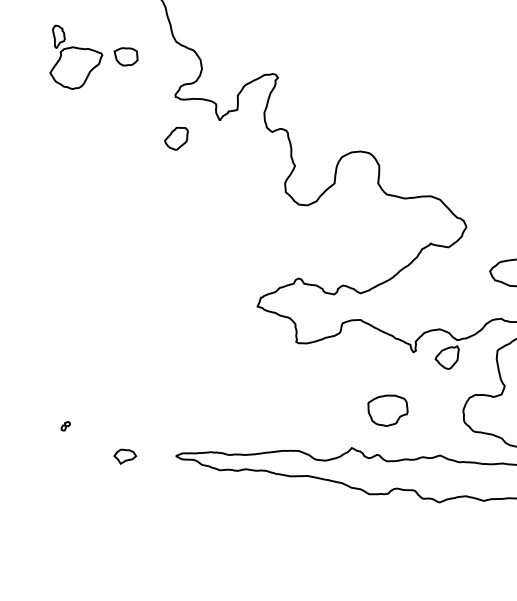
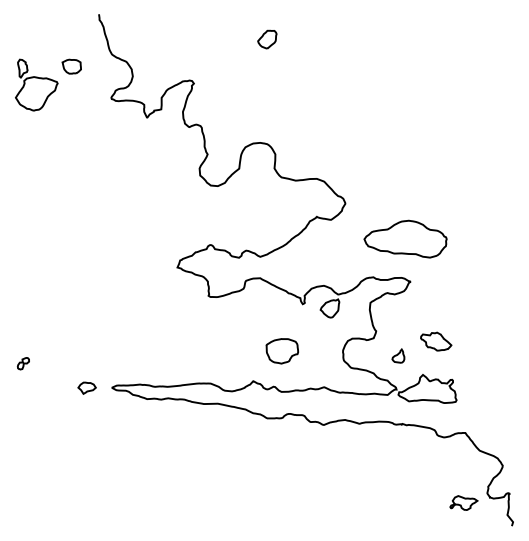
part: (75, 56) -> (36, 84), moved
part: (176, 138) -> (267, 39), moved
part: (64, 425) -> (22, 363), size x1.67
part: (124, 455) -> (86, 387), moved

